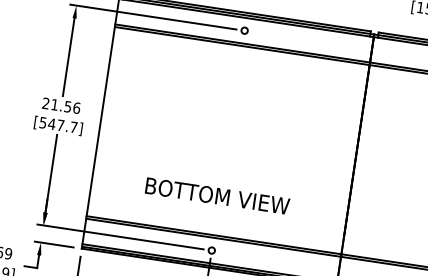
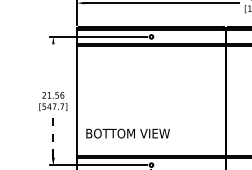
line: (69, 56) -> (53, 66), removed
line: (51, 174) -> (53, 135), solid -> dashed
text: (216, 195) -> (127, 133), moved

